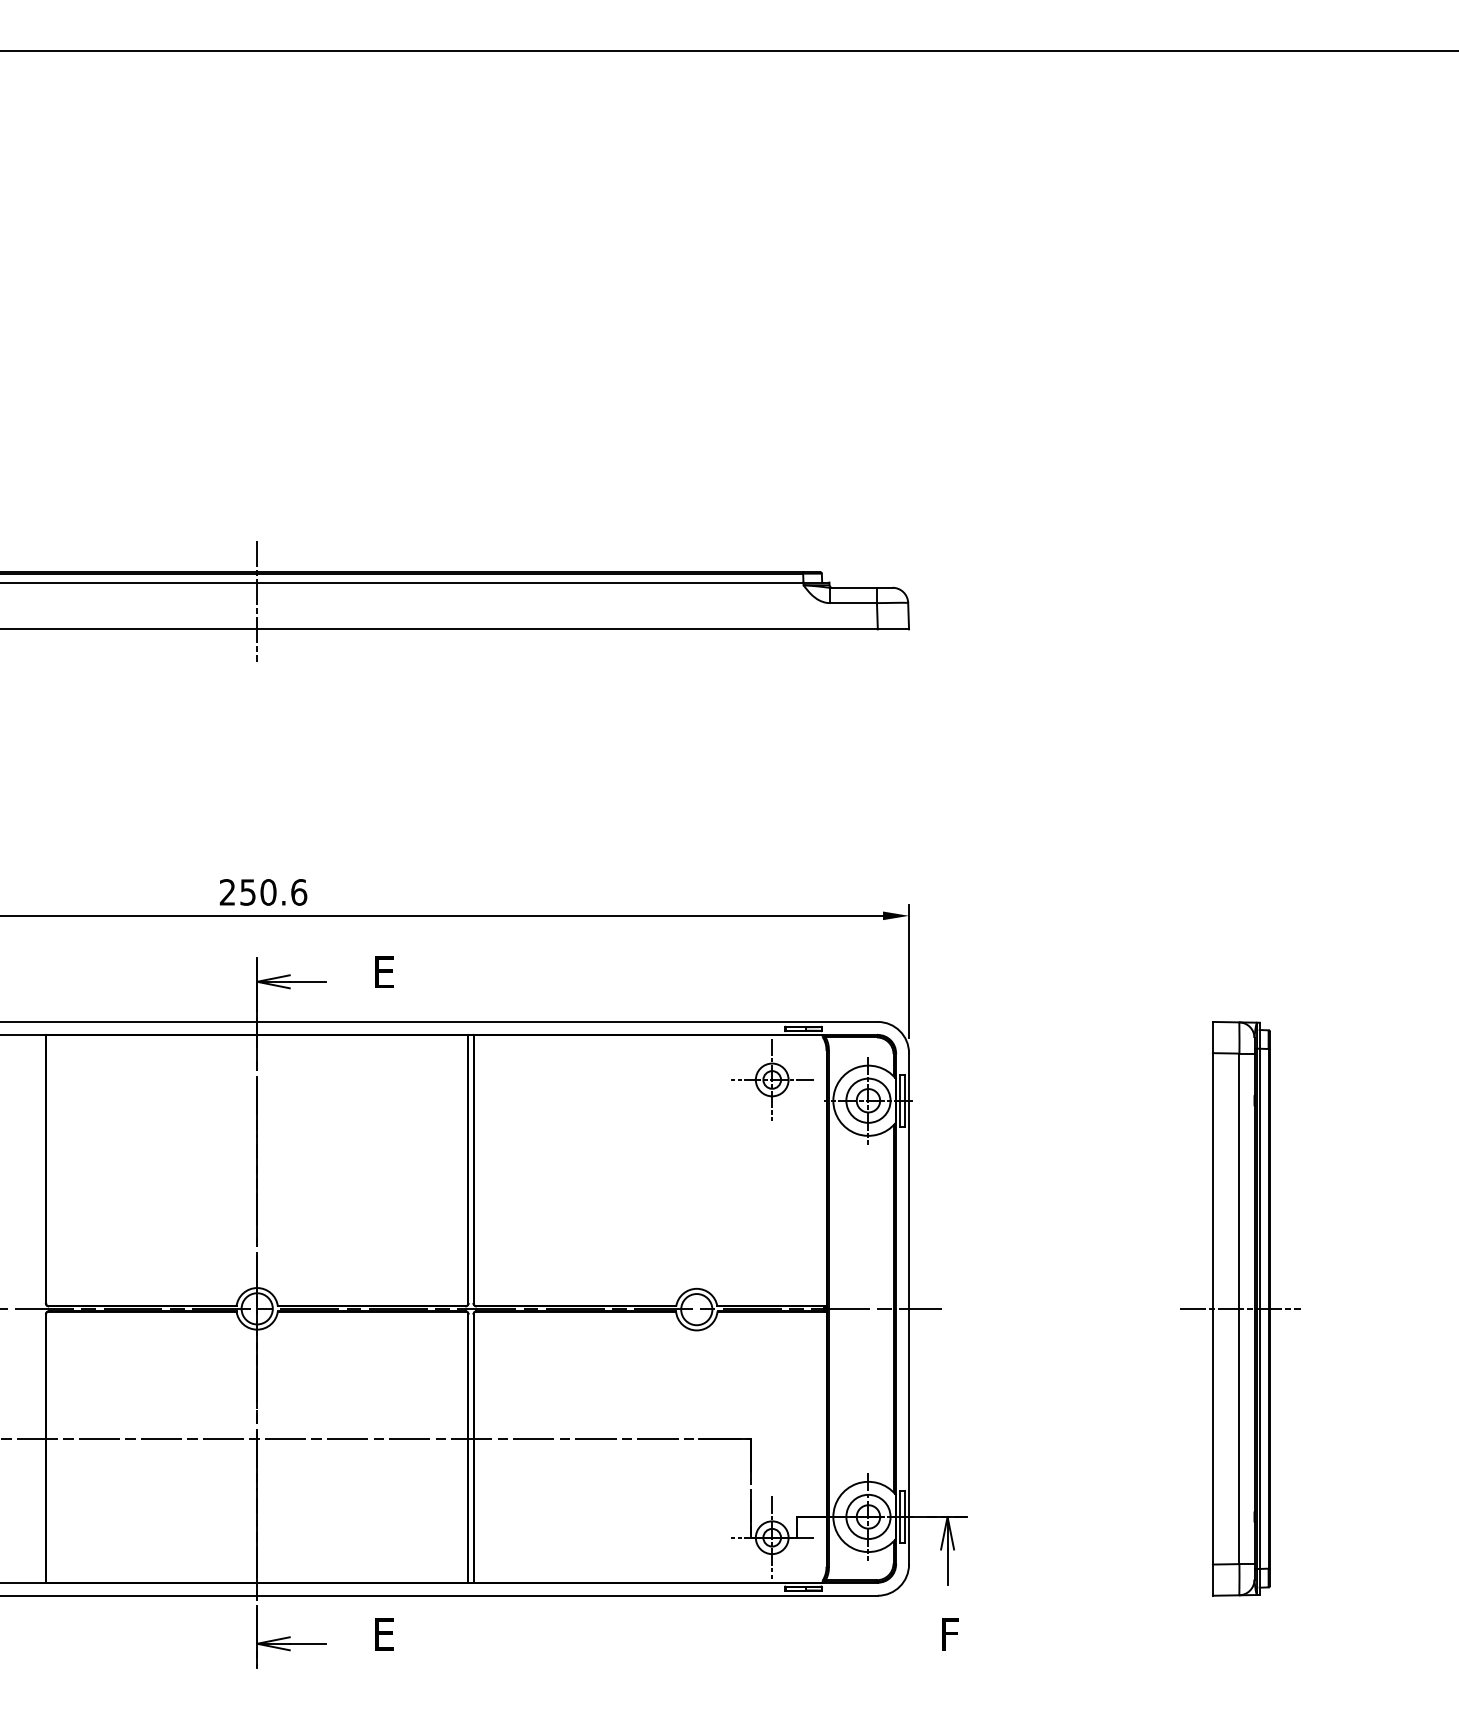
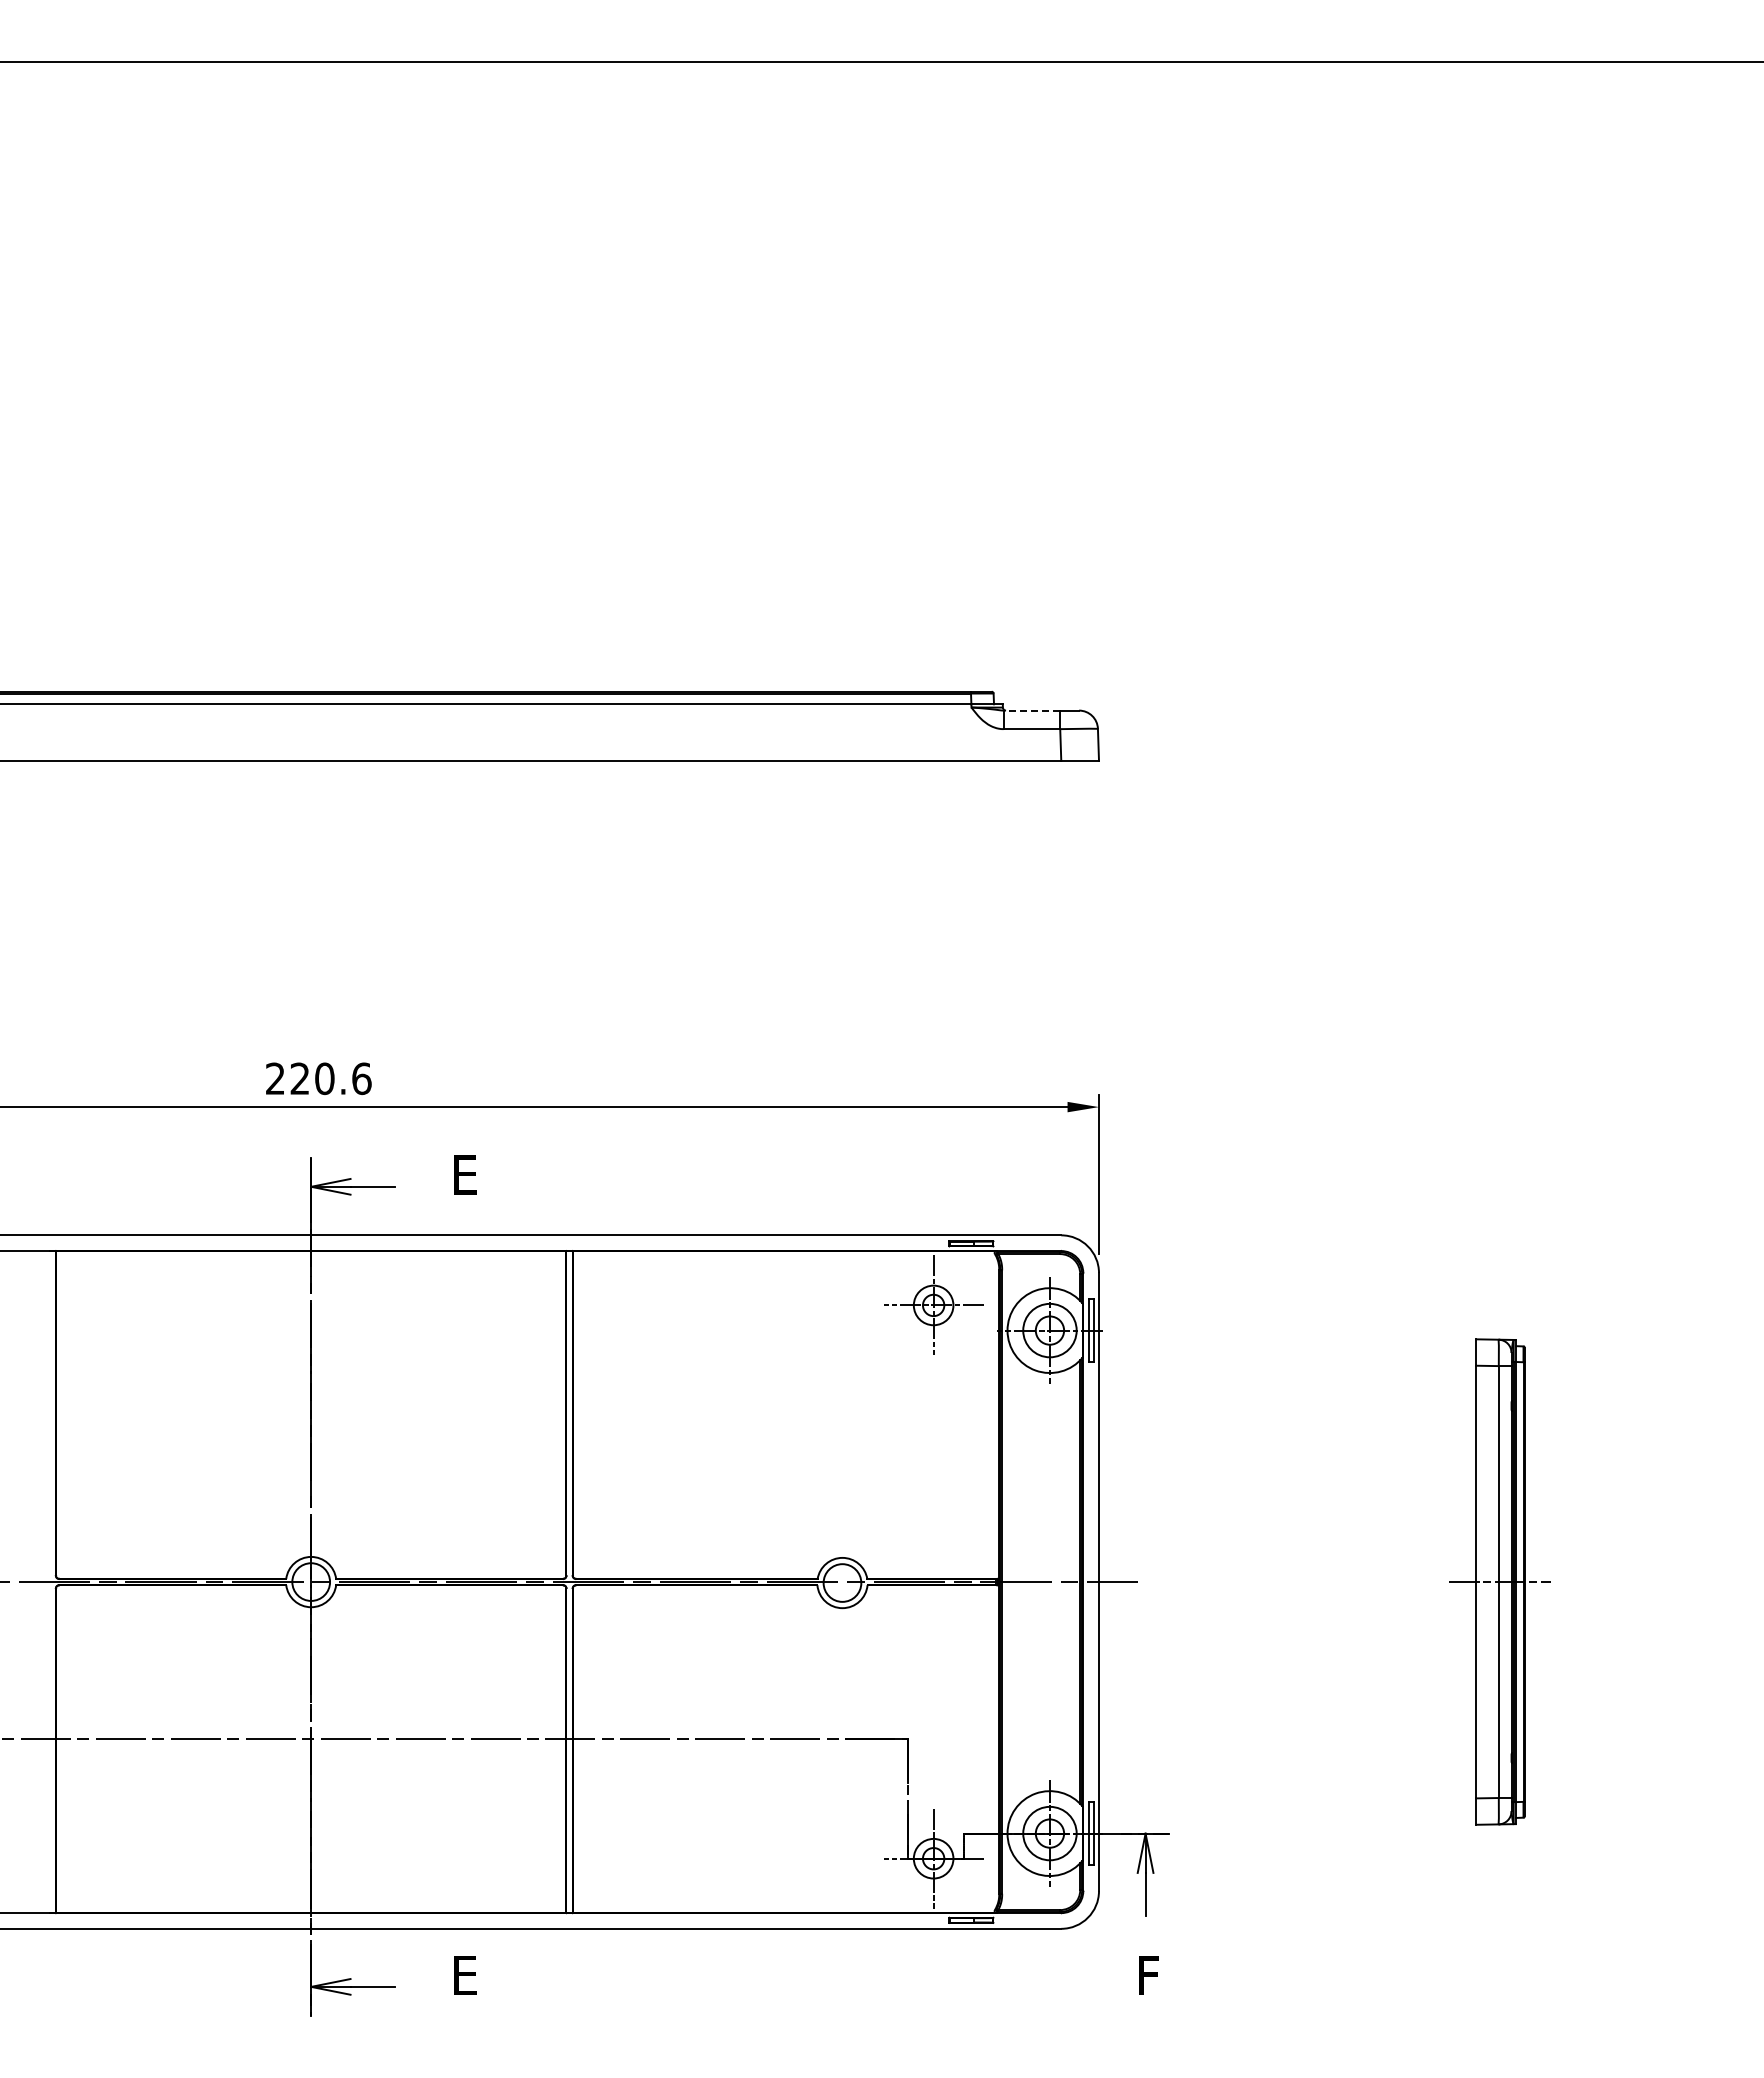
line: (853, 587) -> (1031, 710), solid -> dashed
line: (257, 601) -> (311, 727), removed
text: (247, 892) -> (299, 1078), 250.6 -> 220.6
part: (1240, 1308) -> (1499, 1581), size x0.7

